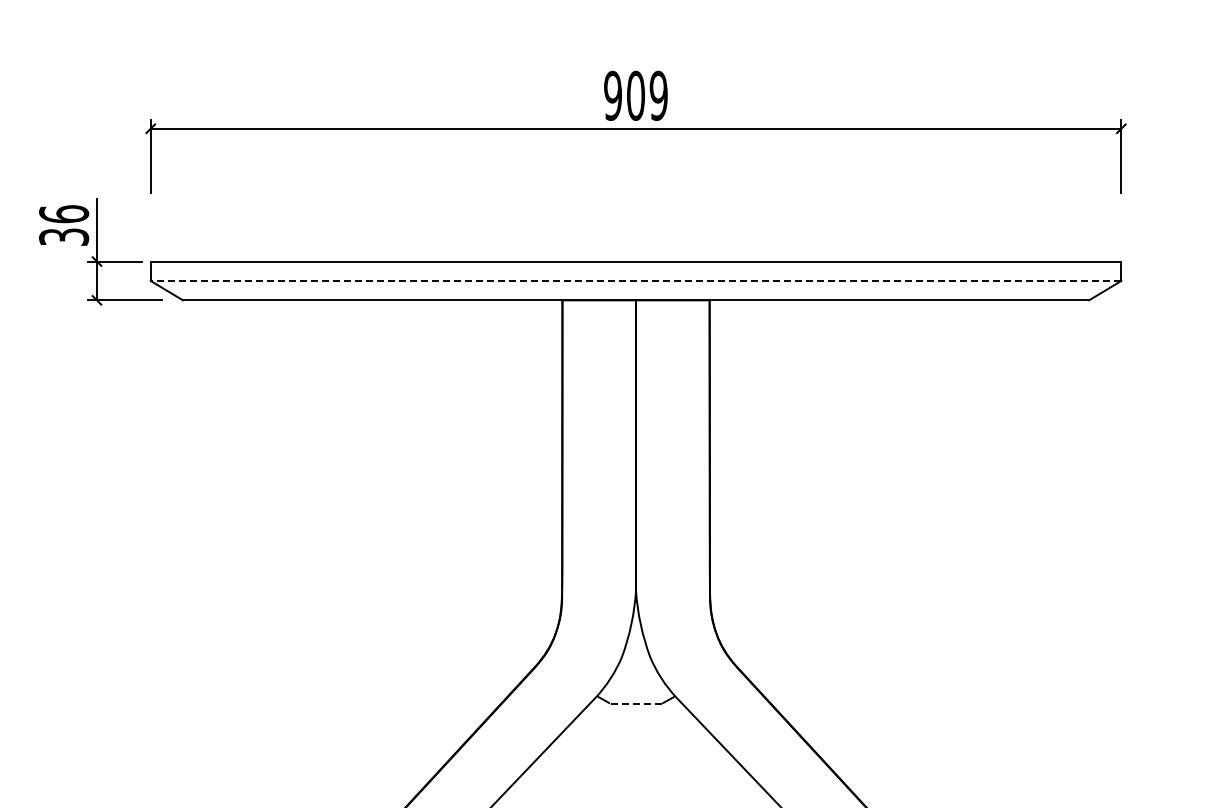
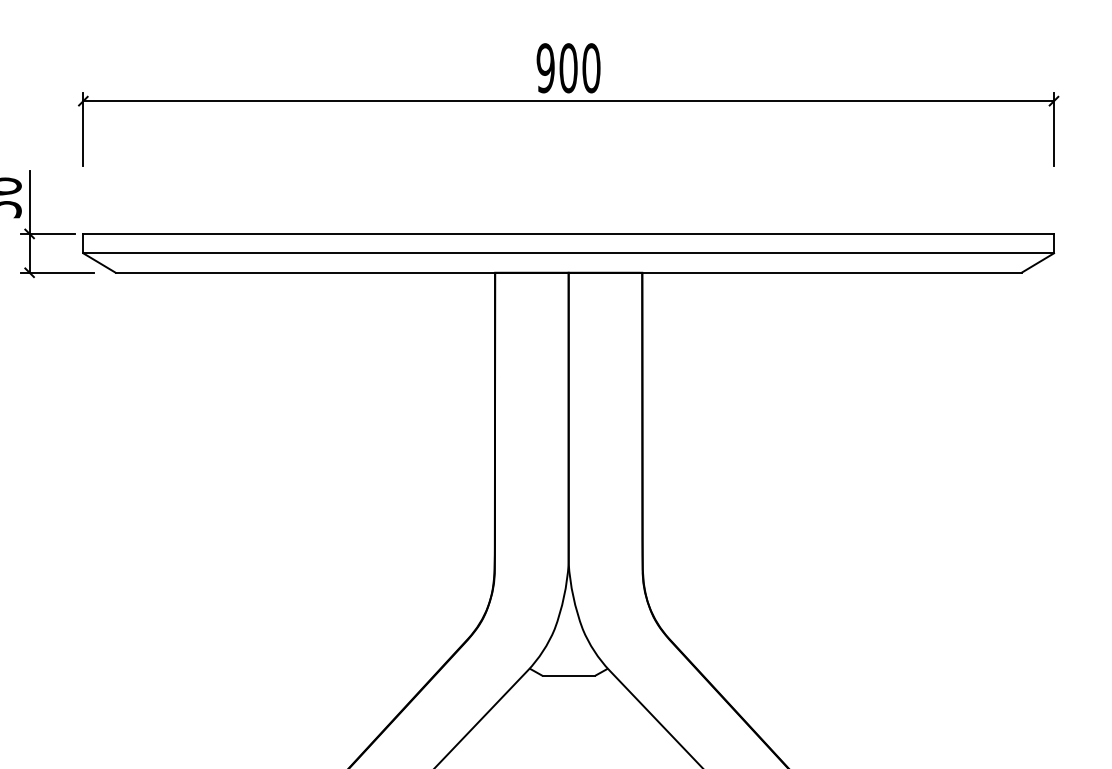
text: (658, 95) -> (591, 67), 909 -> 900
line: (635, 280) -> (568, 252), dashed -> solid
line: (635, 703) -> (568, 675), dashed -> solid

